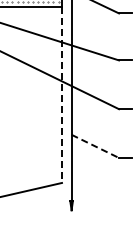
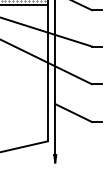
line: (61, 95) -> (47, 73), dashed -> solid
line: (95, 146) -> (73, 113), dashed -> solid

